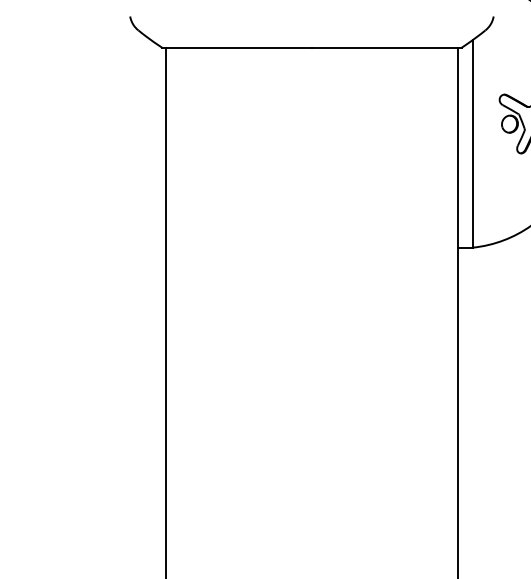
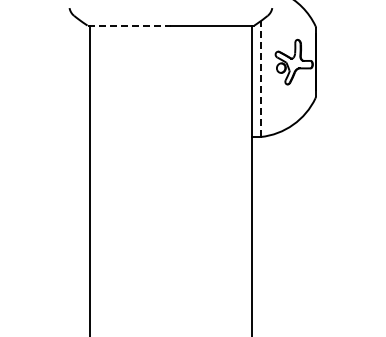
line: (237, 47) -> (129, 25), solid -> dashed
line: (472, 144) -> (260, 79), solid -> dashed

